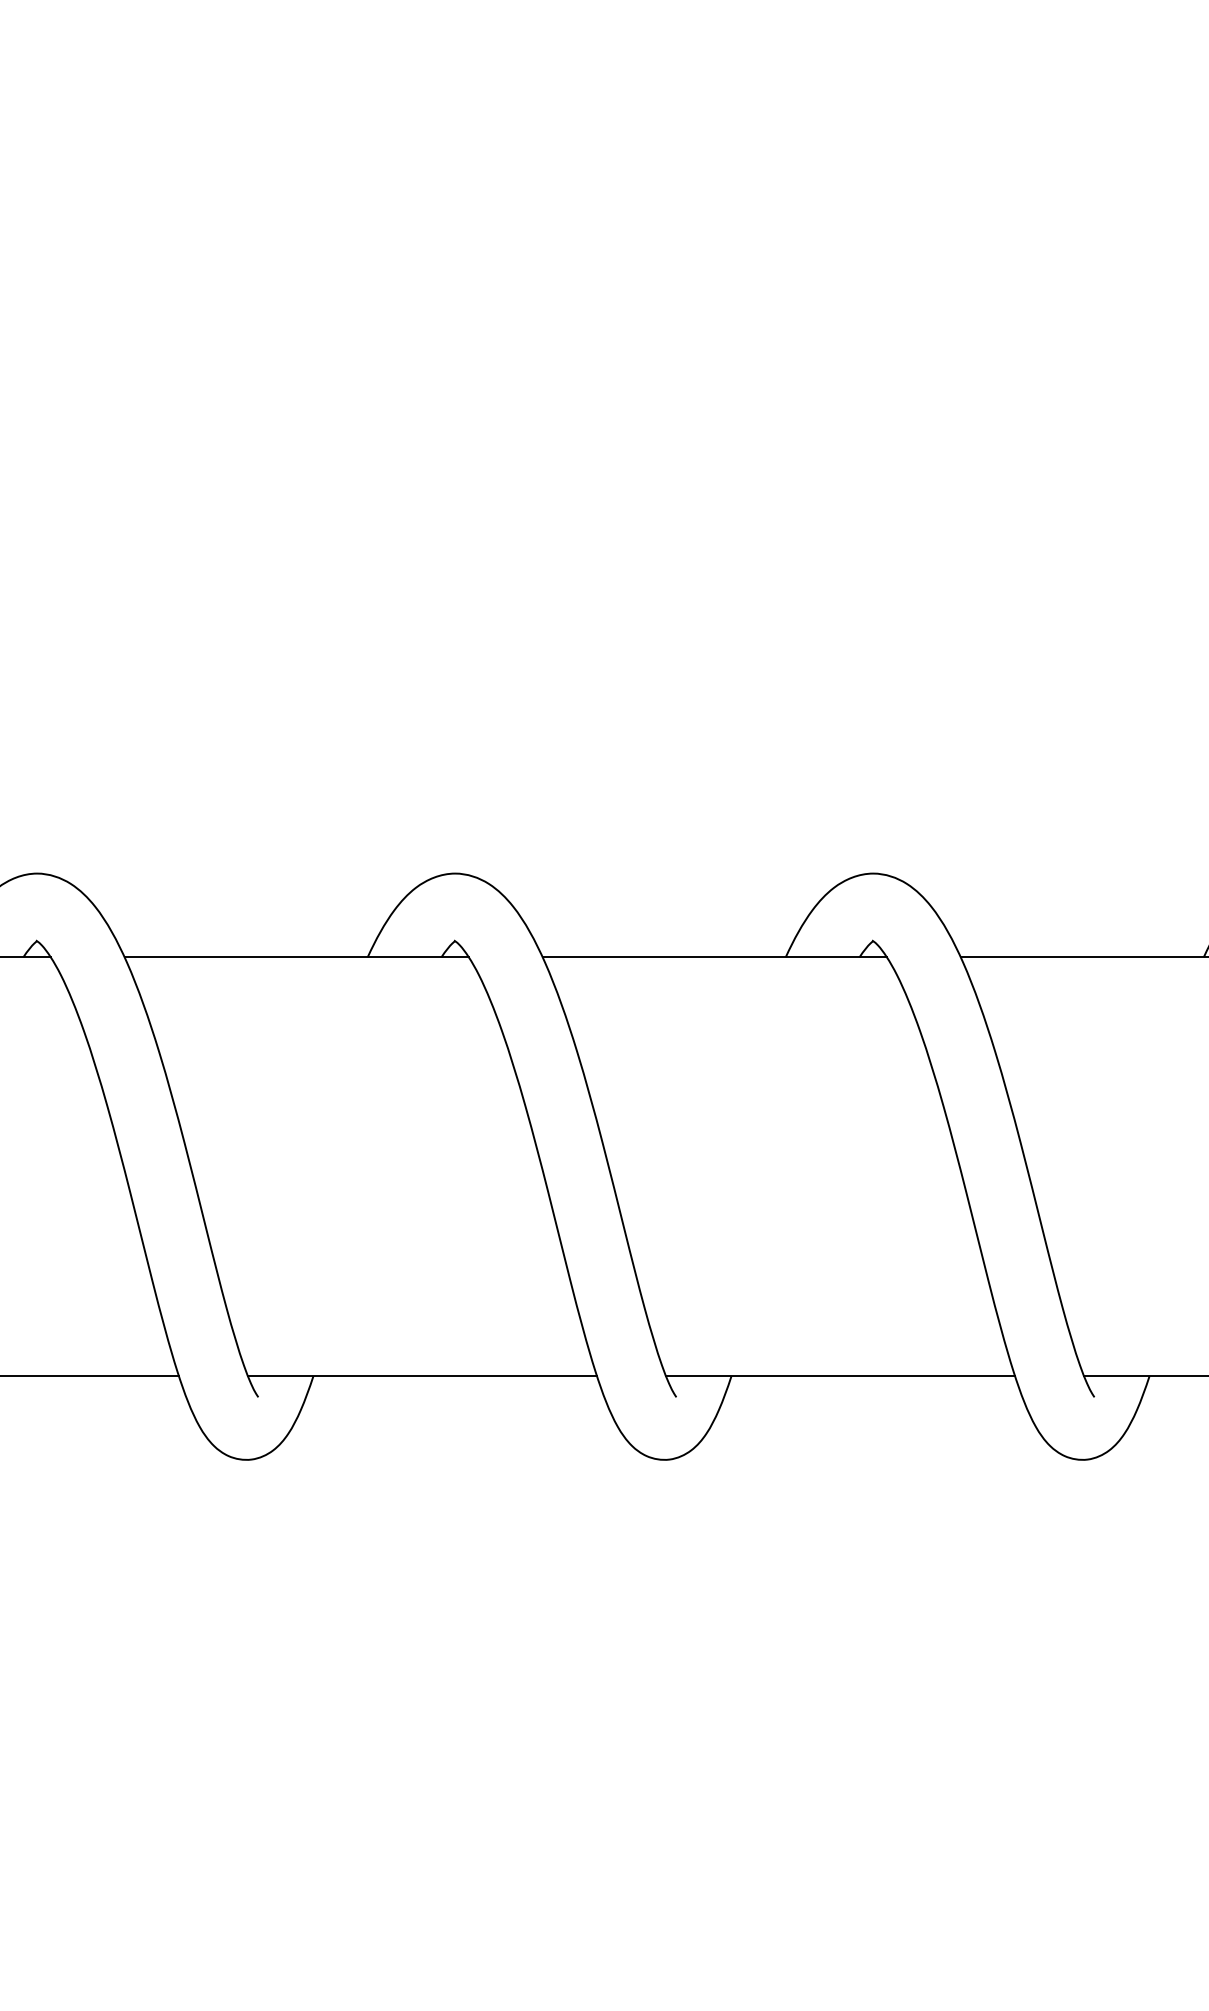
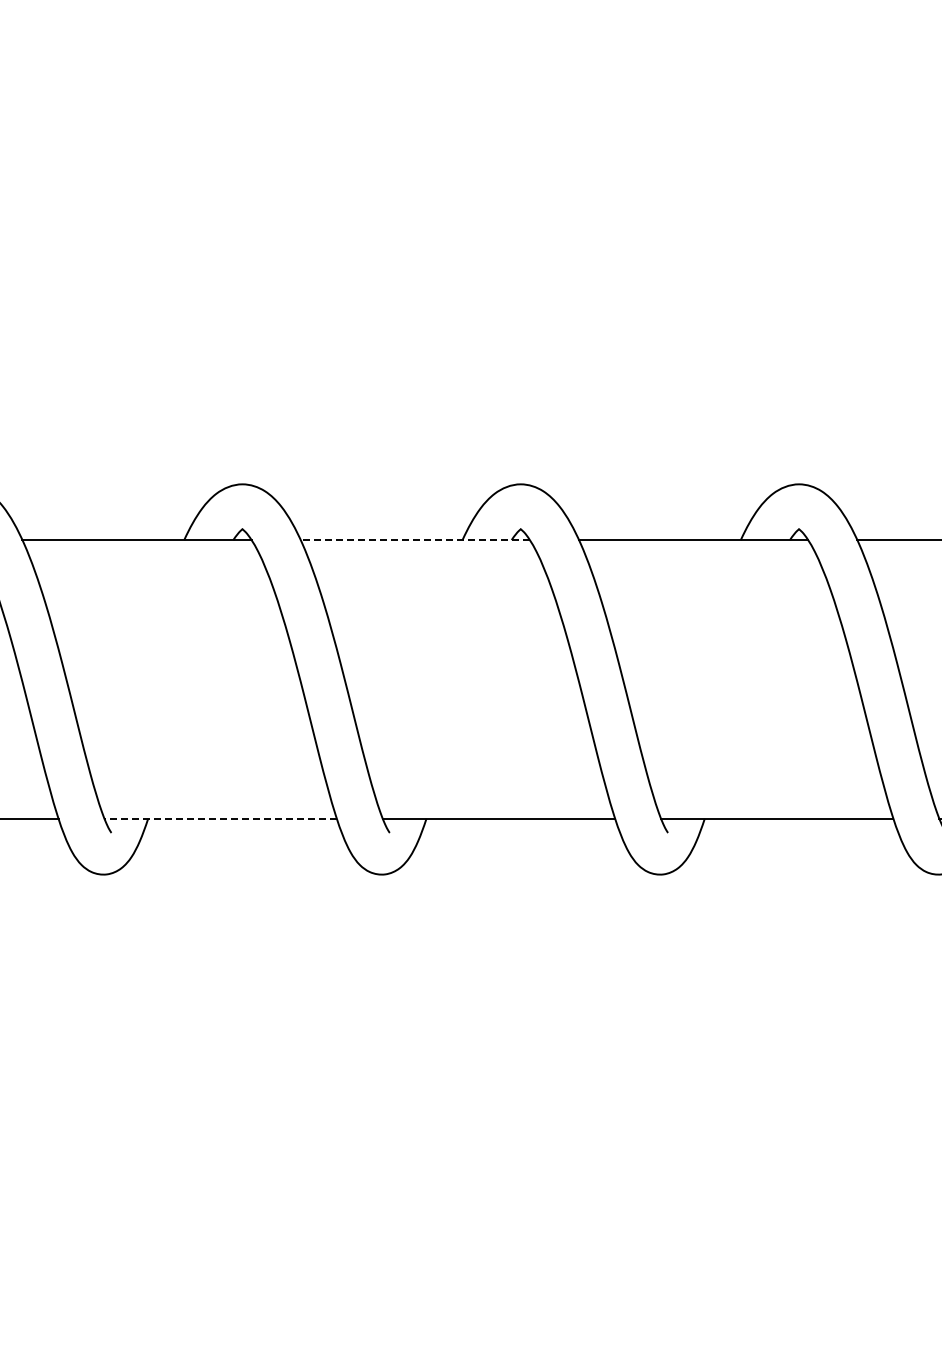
line: (715, 957) -> (415, 540), solid -> dashed
line: (422, 1375) -> (220, 818), solid -> dashed

